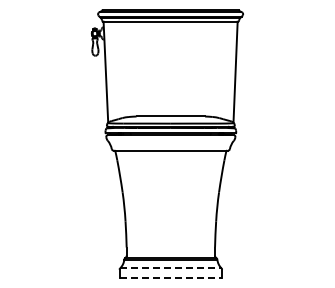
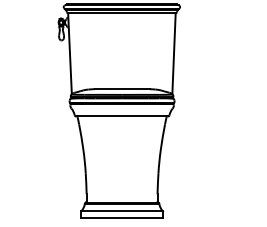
line: (170, 268) -> (121, 211), dashed -> solid
line: (171, 277) -> (122, 218), dashed -> solid

